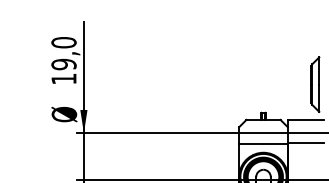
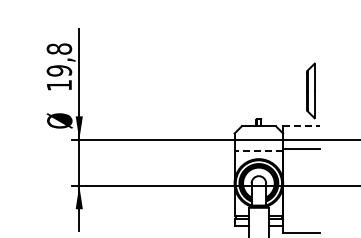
text: (64, 42) -> (59, 48), 19,0 -> 19,8
line: (306, 120) -> (301, 126), solid -> dashed
line: (263, 144) -> (258, 150), solid -> dashed

